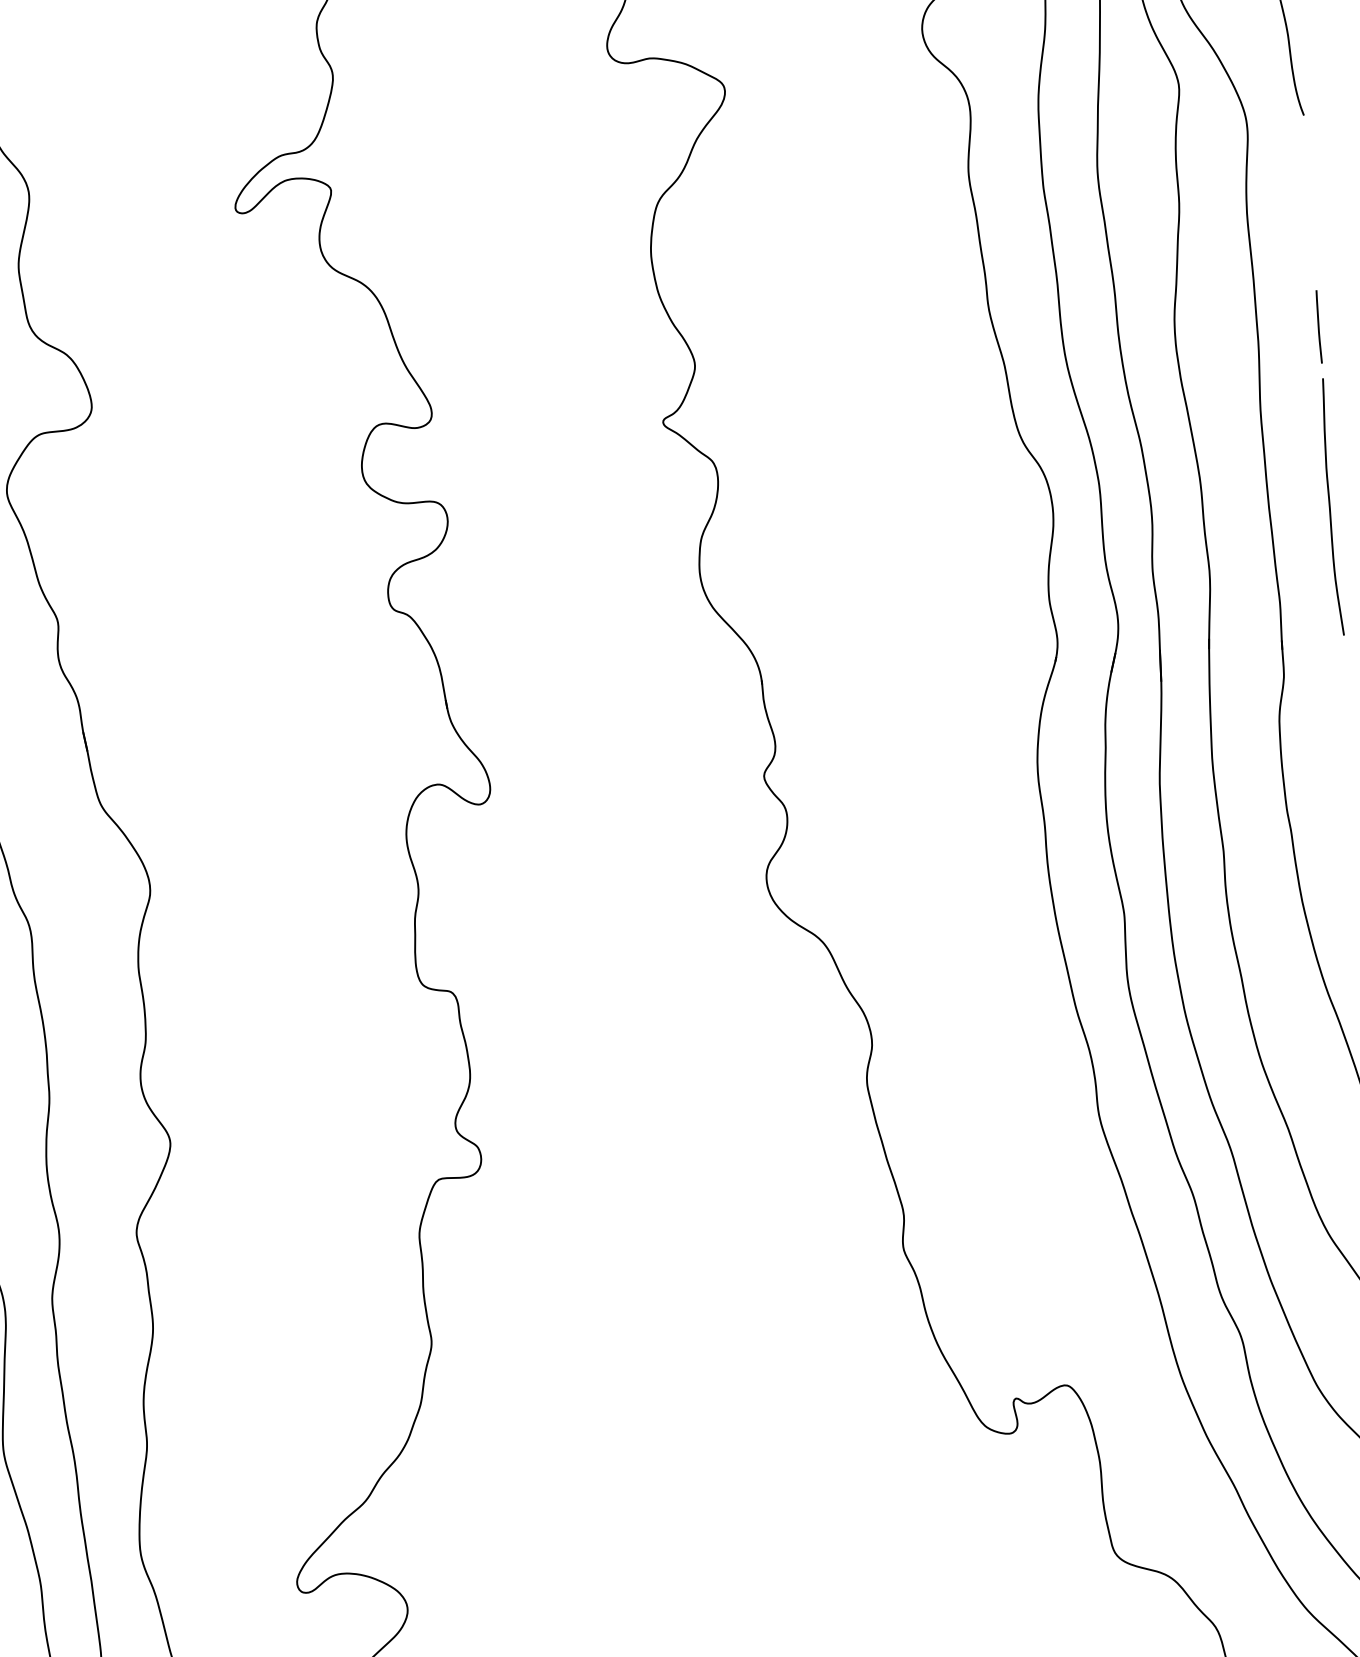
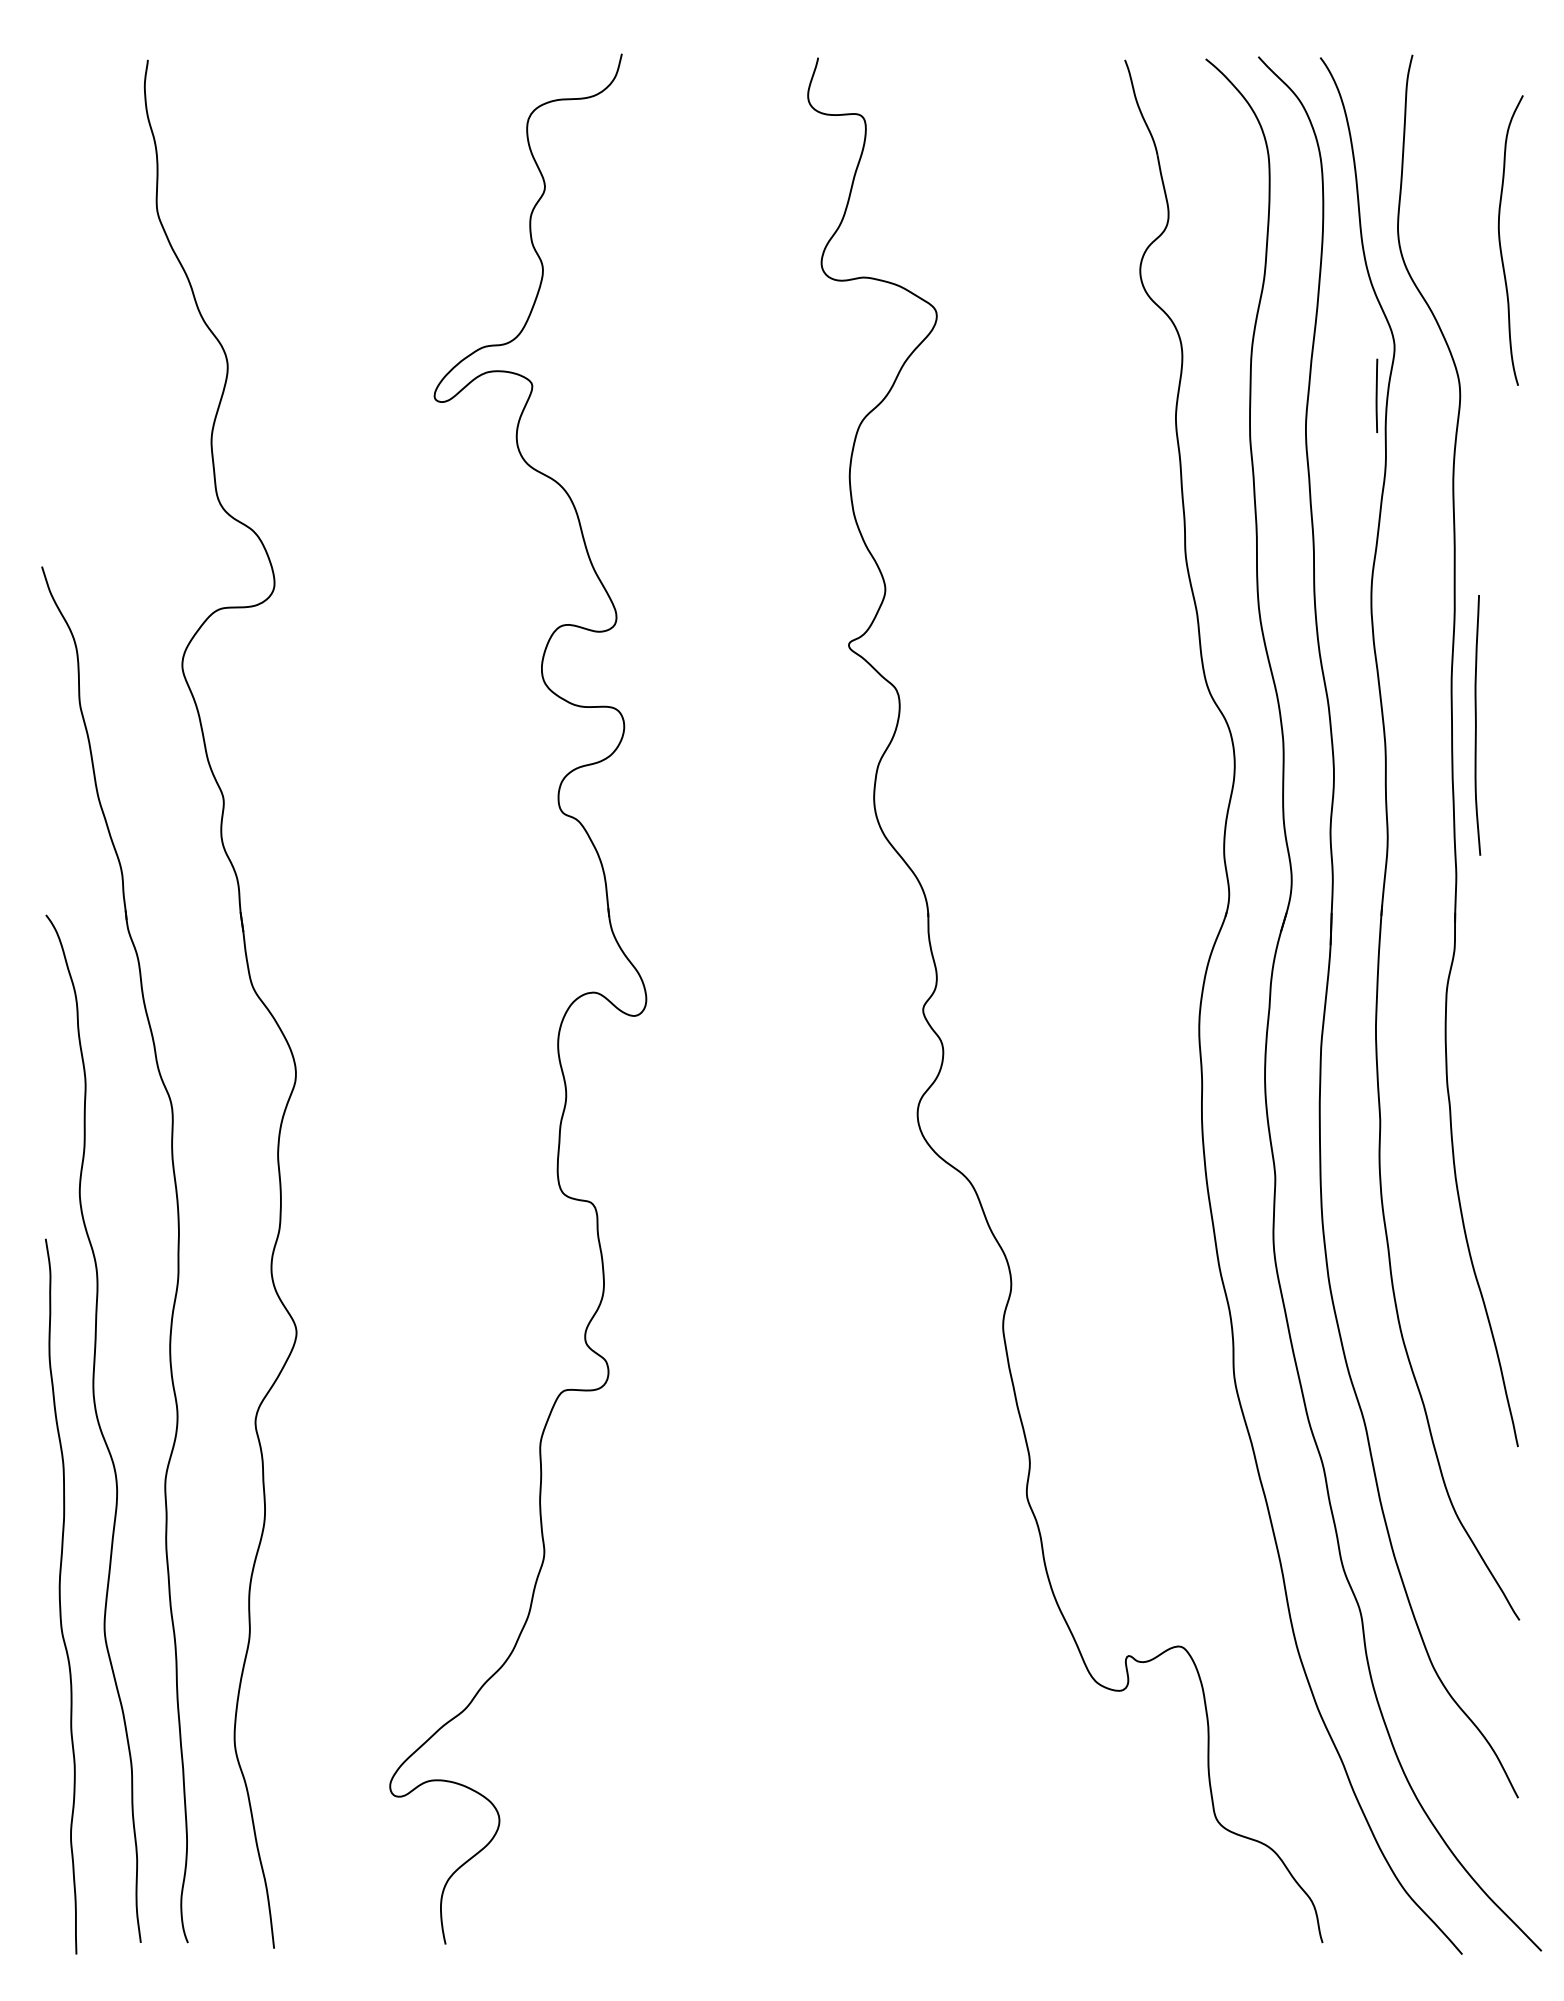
line: (1318, 326) -> (1376, 395), moved
curve: (1330, 507) -> (1476, 725), moved

